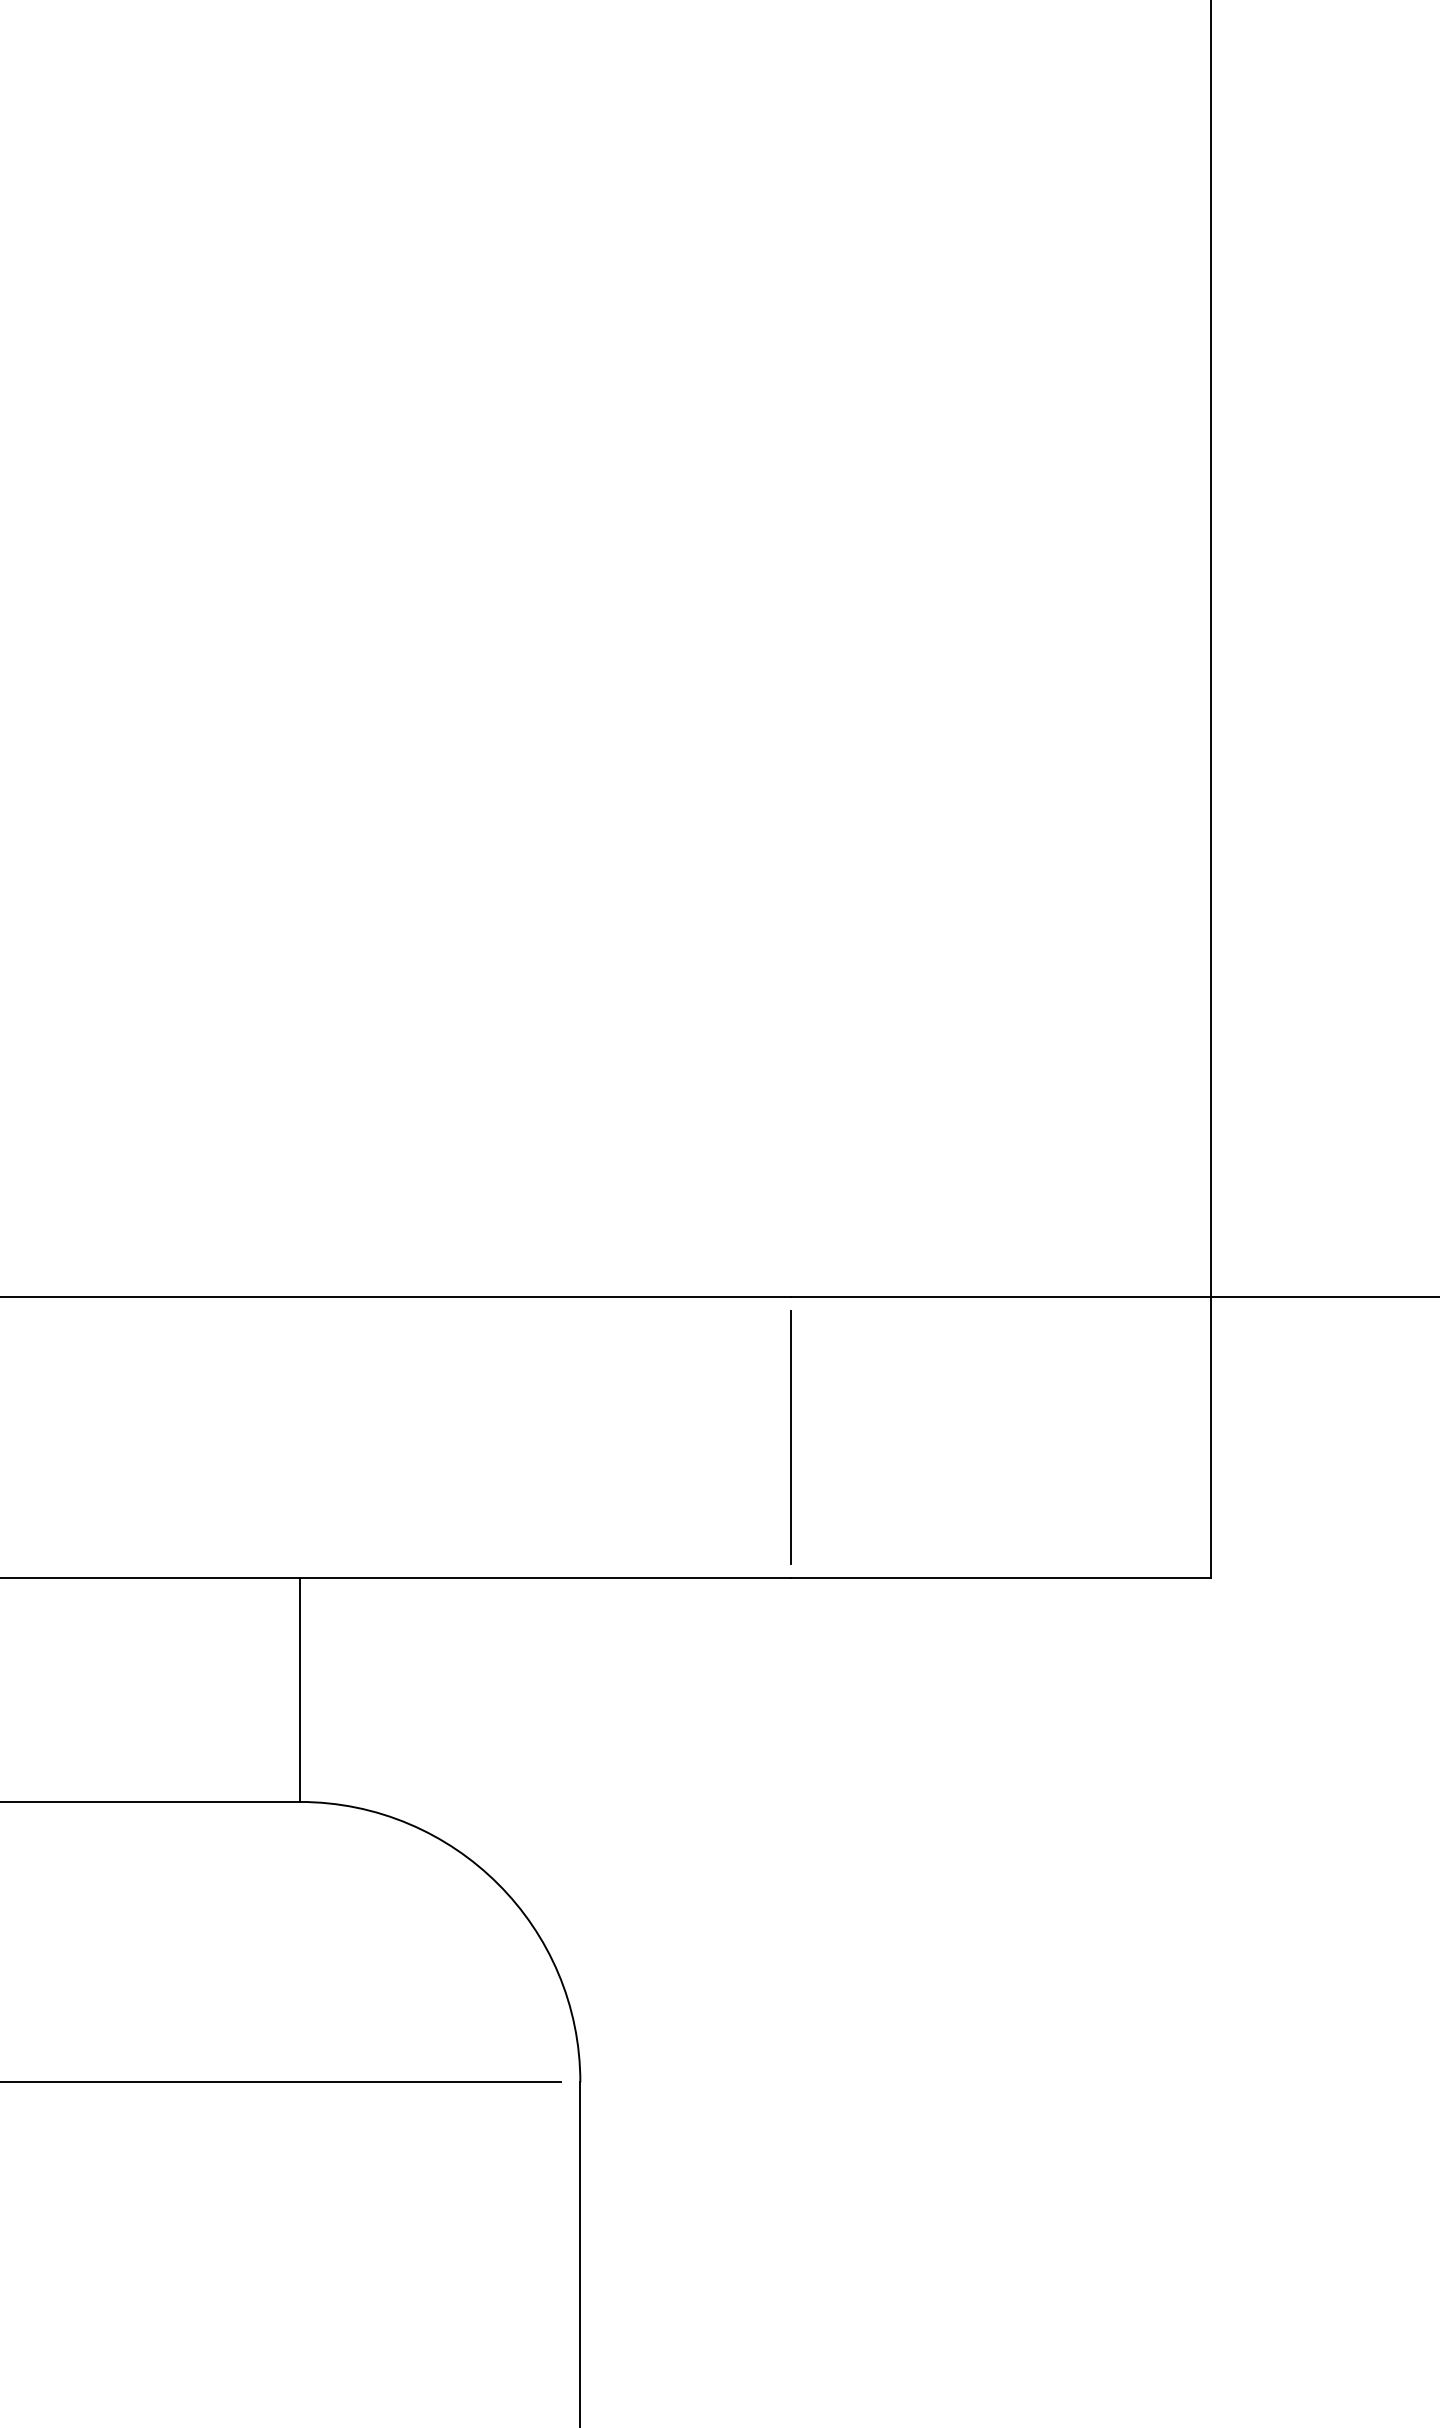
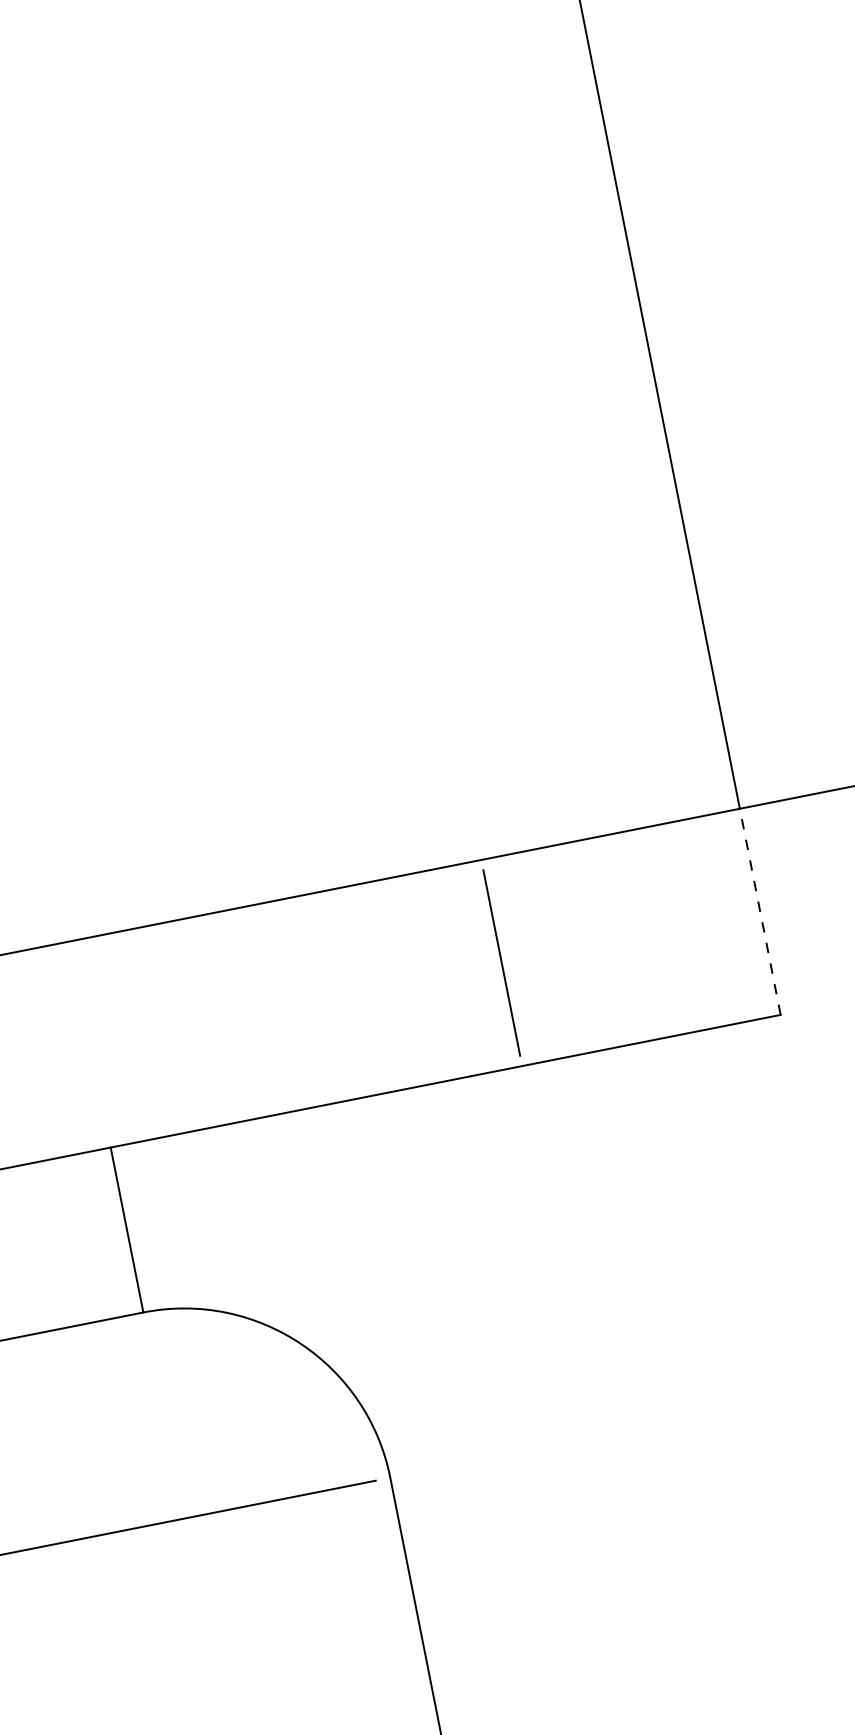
line: (1211, 1436) -> (760, 911), solid -> dashed
line: (790, 1437) -> (501, 963), moved

